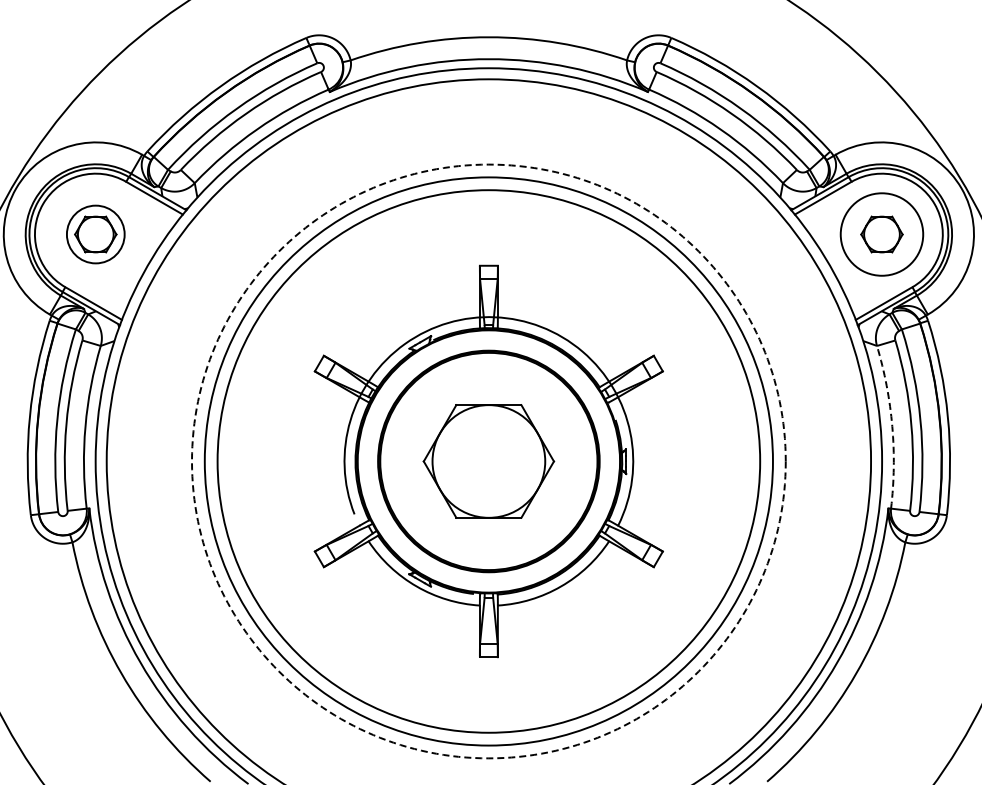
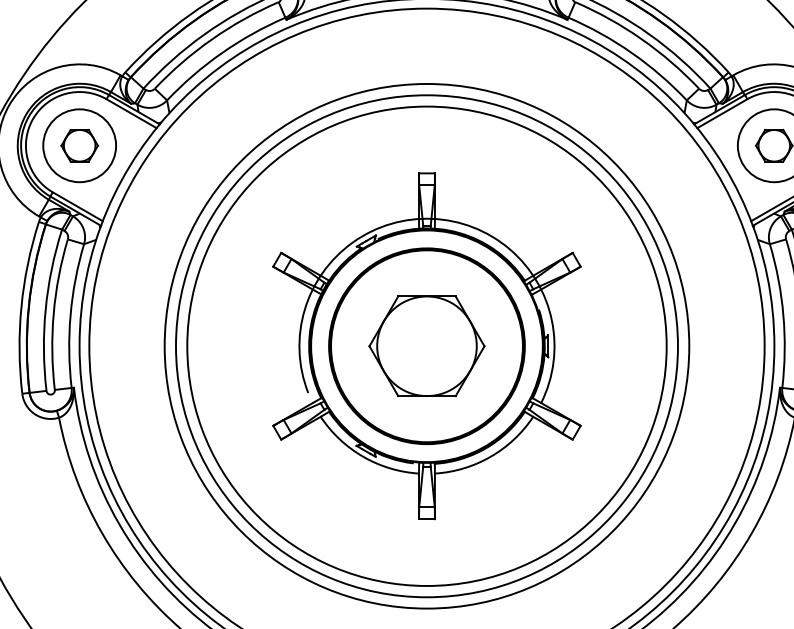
circle: (95, 234) -> (79, 145), size x1.43
arc: (892, 426) -> (783, 315), dashed -> solid
circle: (488, 461) -> (426, 346), dashed -> solid

